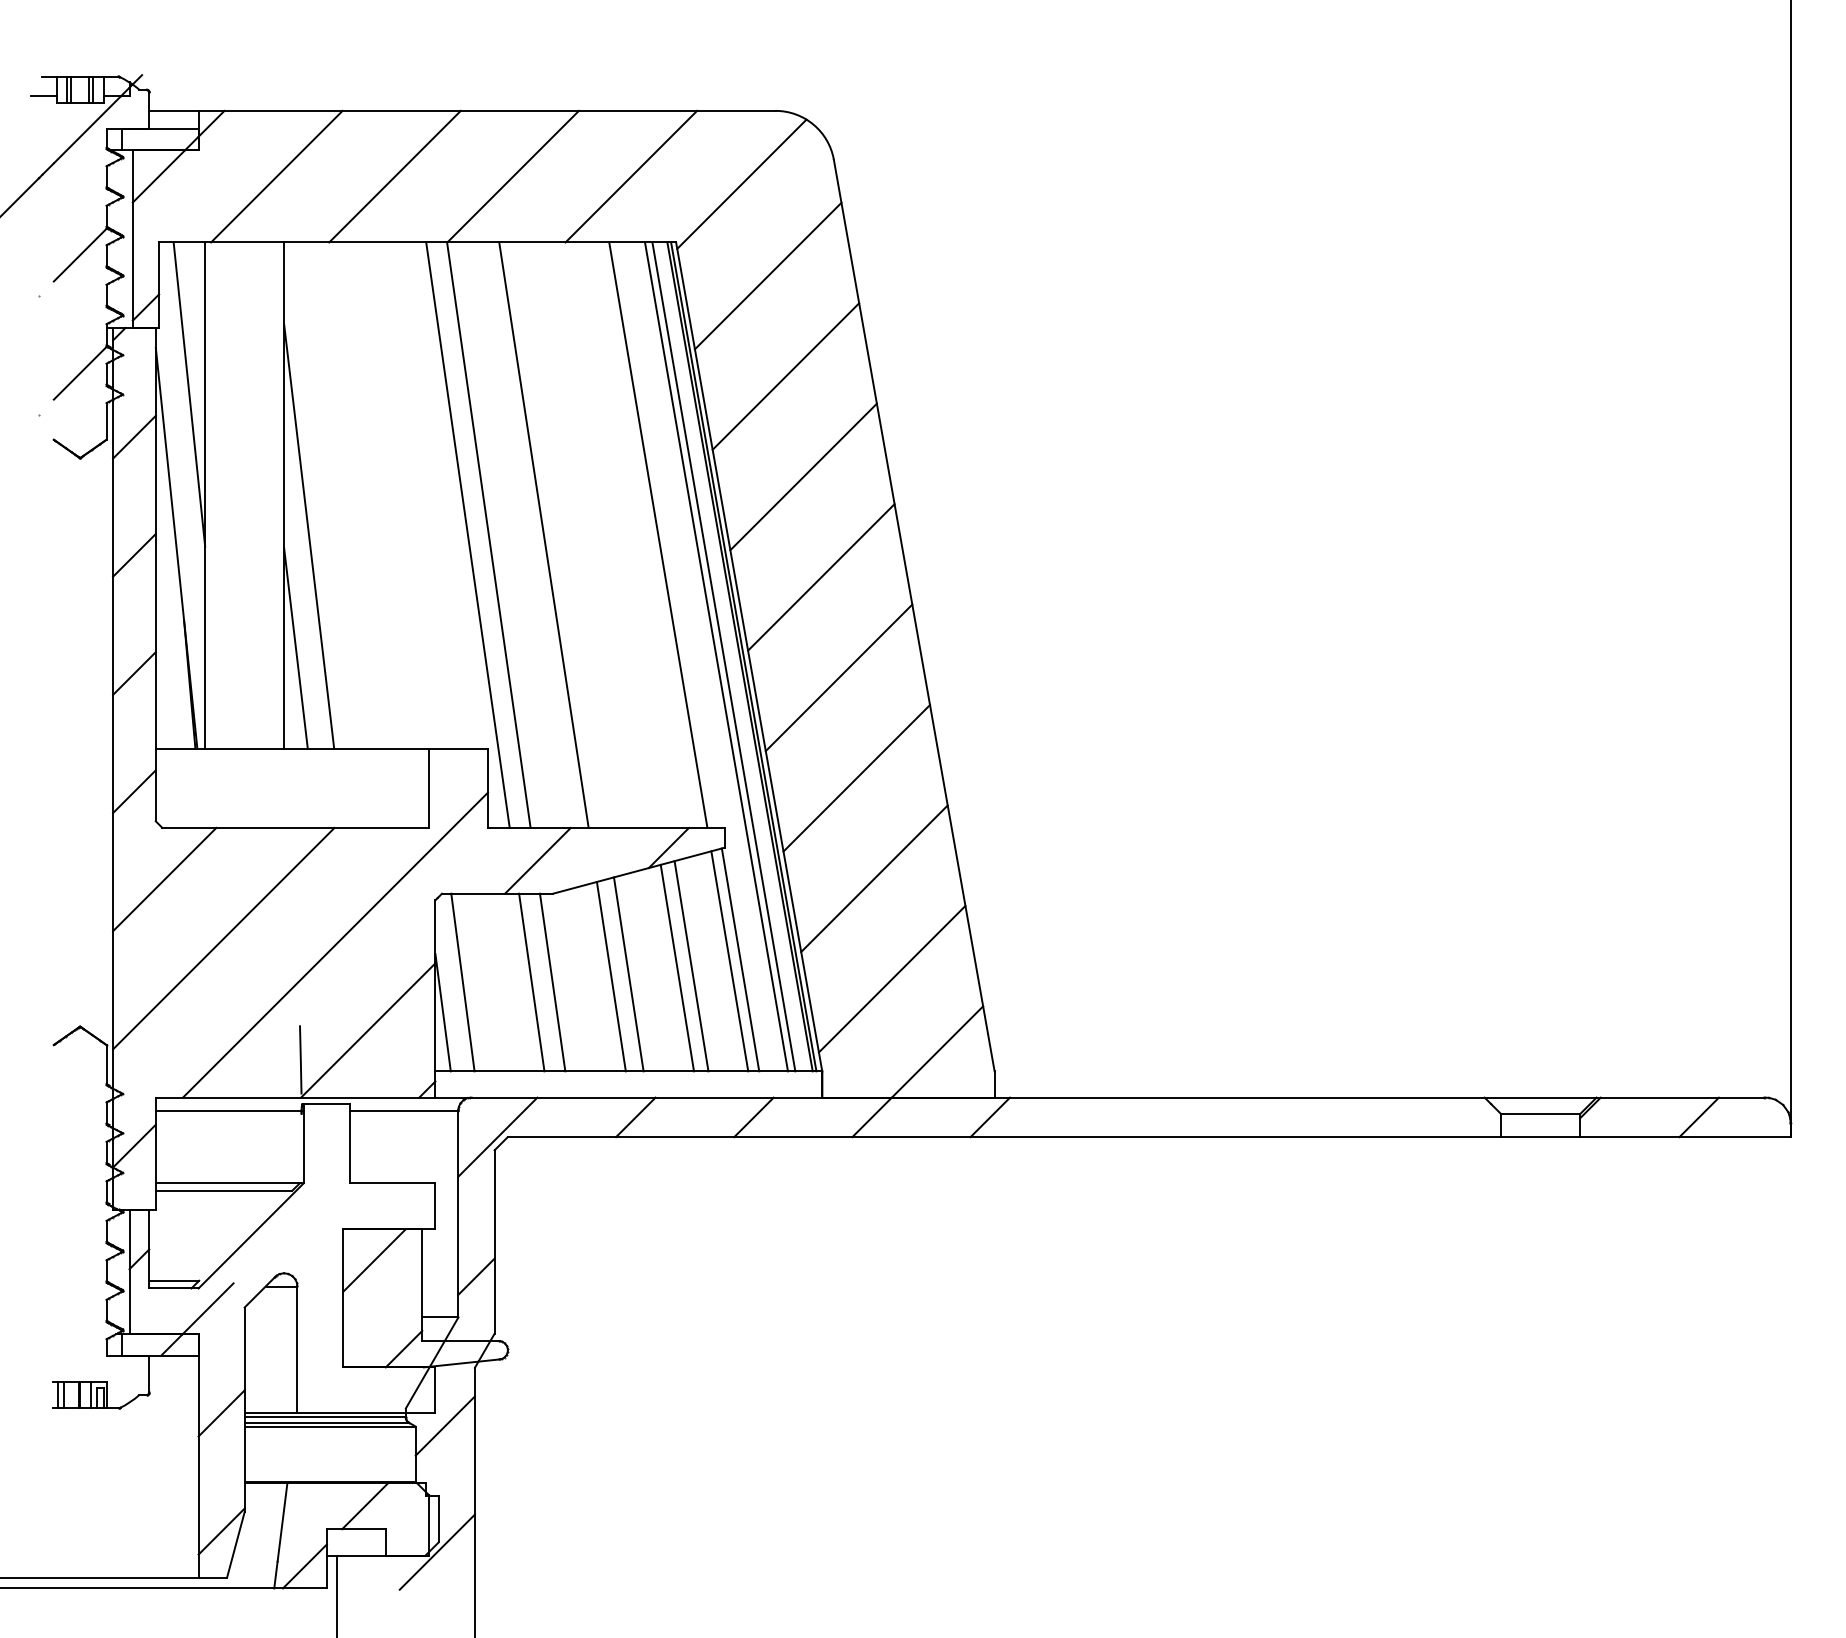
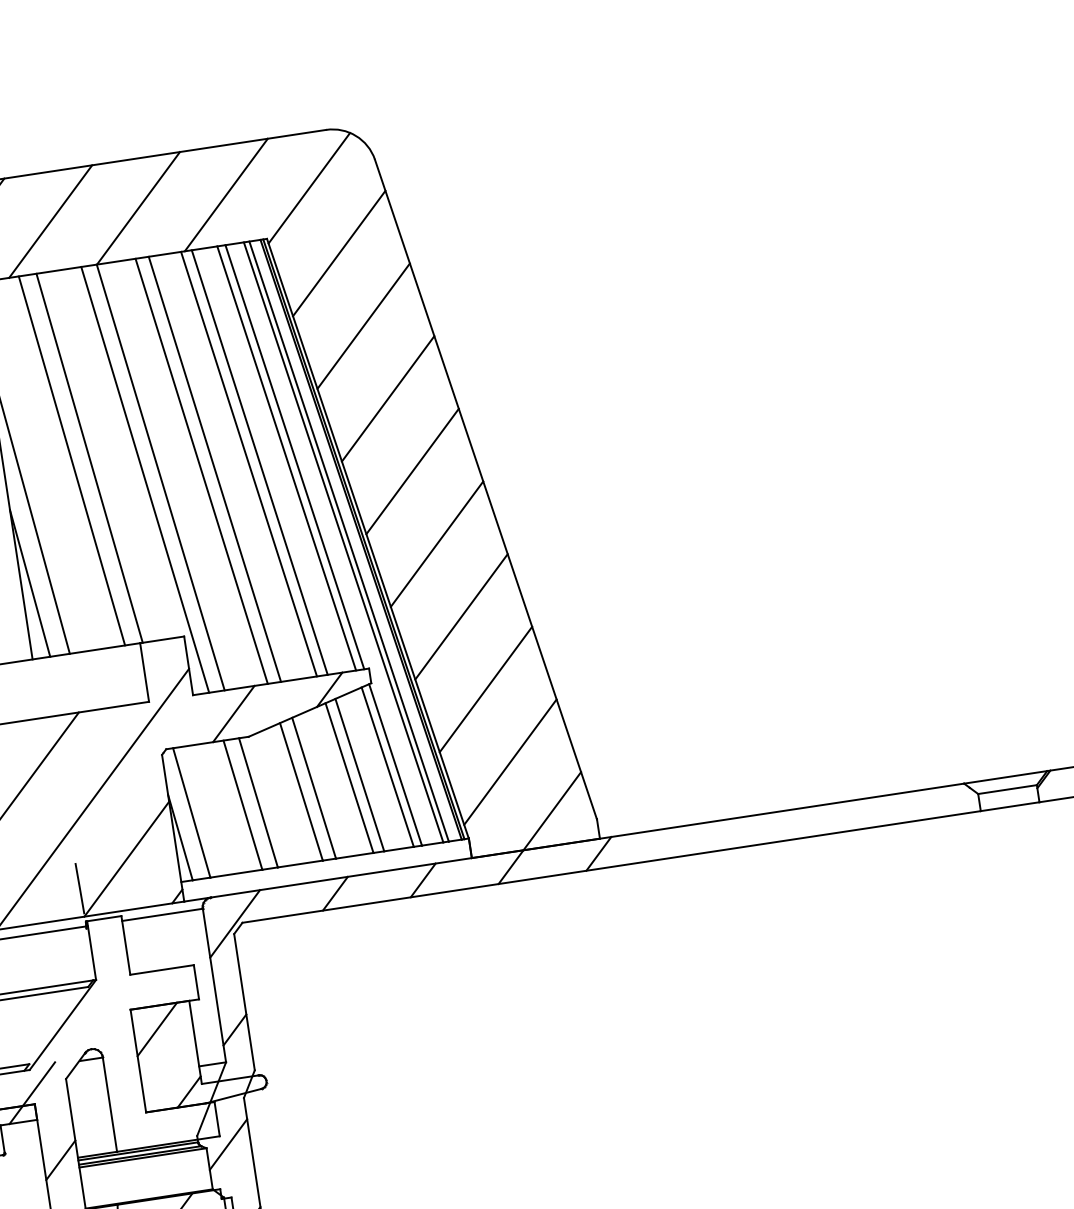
line: (375, 495) -> (72, 460), added
line: (398, 495) -> (89, 458), added
line: (561, 534) -> (214, 468), added
line: (607, 534) -> (248, 463), added
line: (621, 534) -> (259, 462), added
line: (669, 534) -> (294, 456), added

